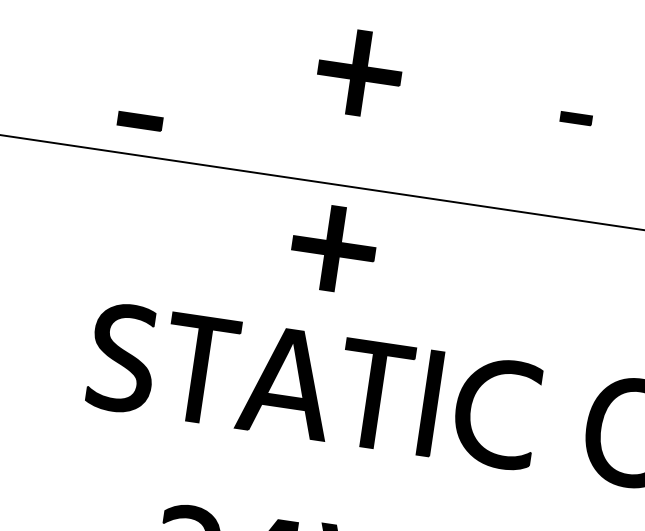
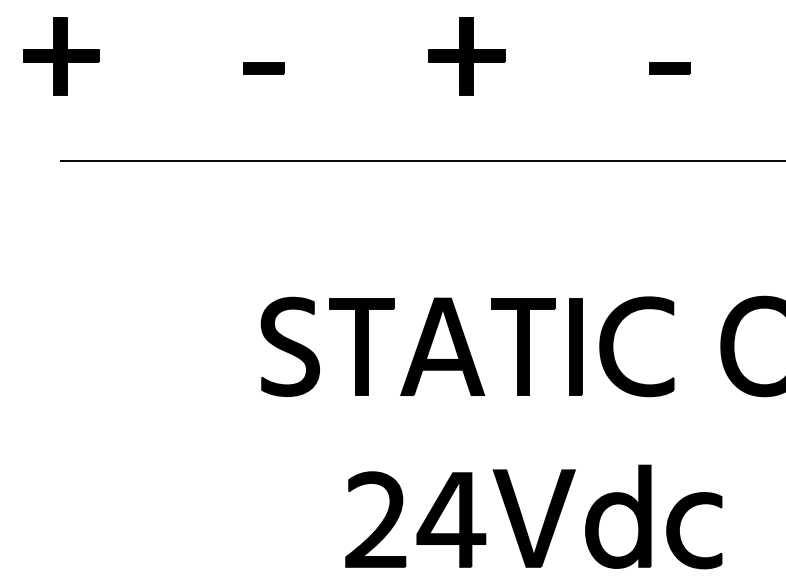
part: (575, 118) -> (669, 68), size x1.43
part: (139, 121) -> (263, 68), moved
part: (333, 248) -> (466, 219), removed

